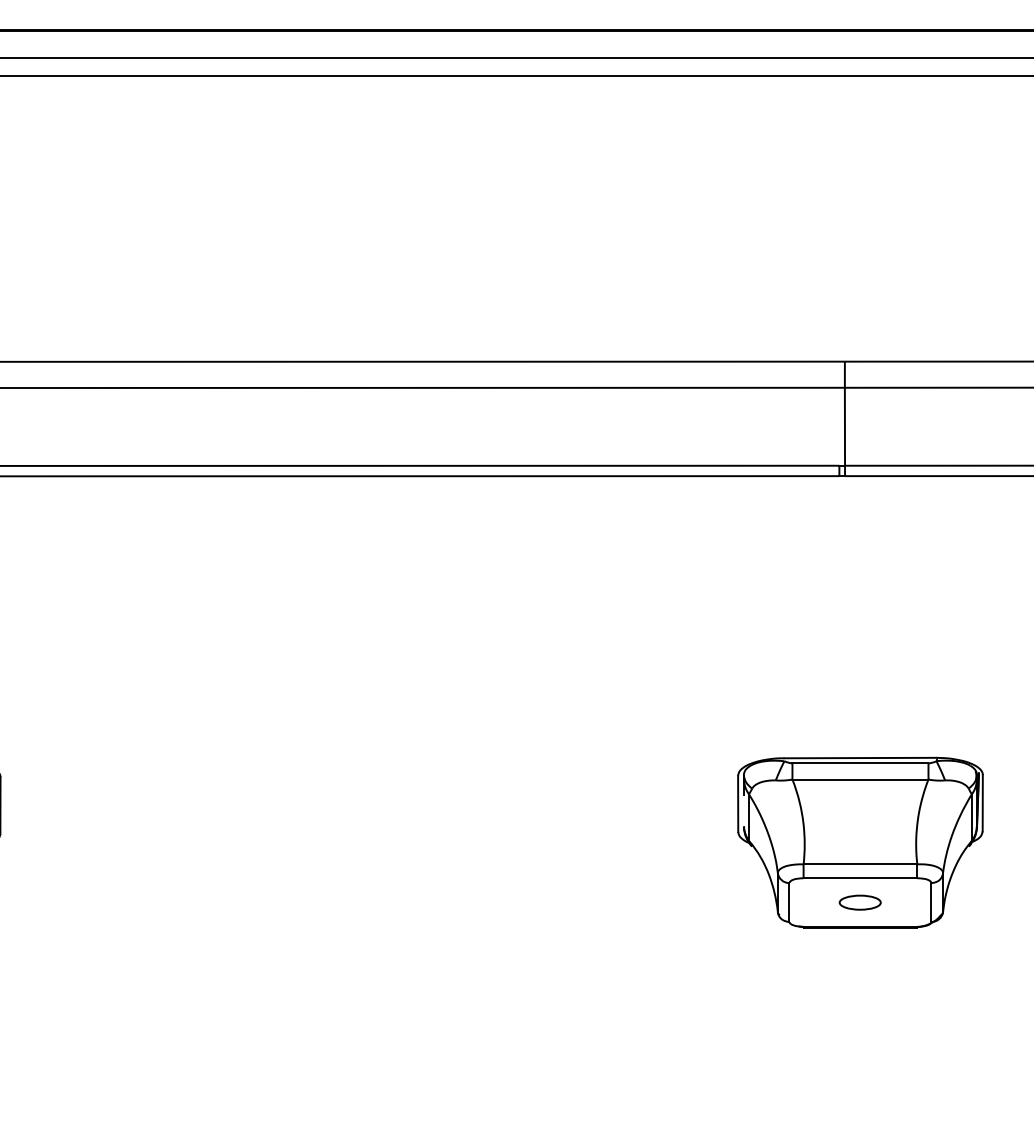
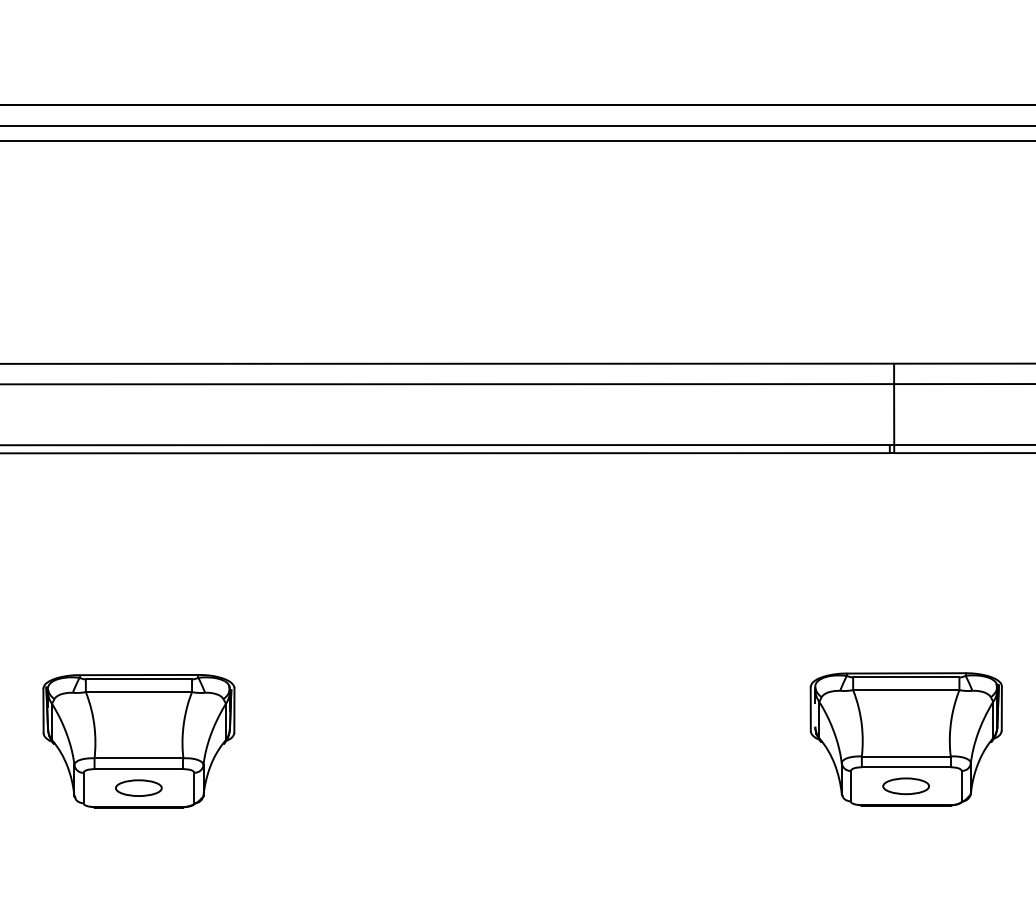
part: (859, 902) -> (905, 786), size x1.43

